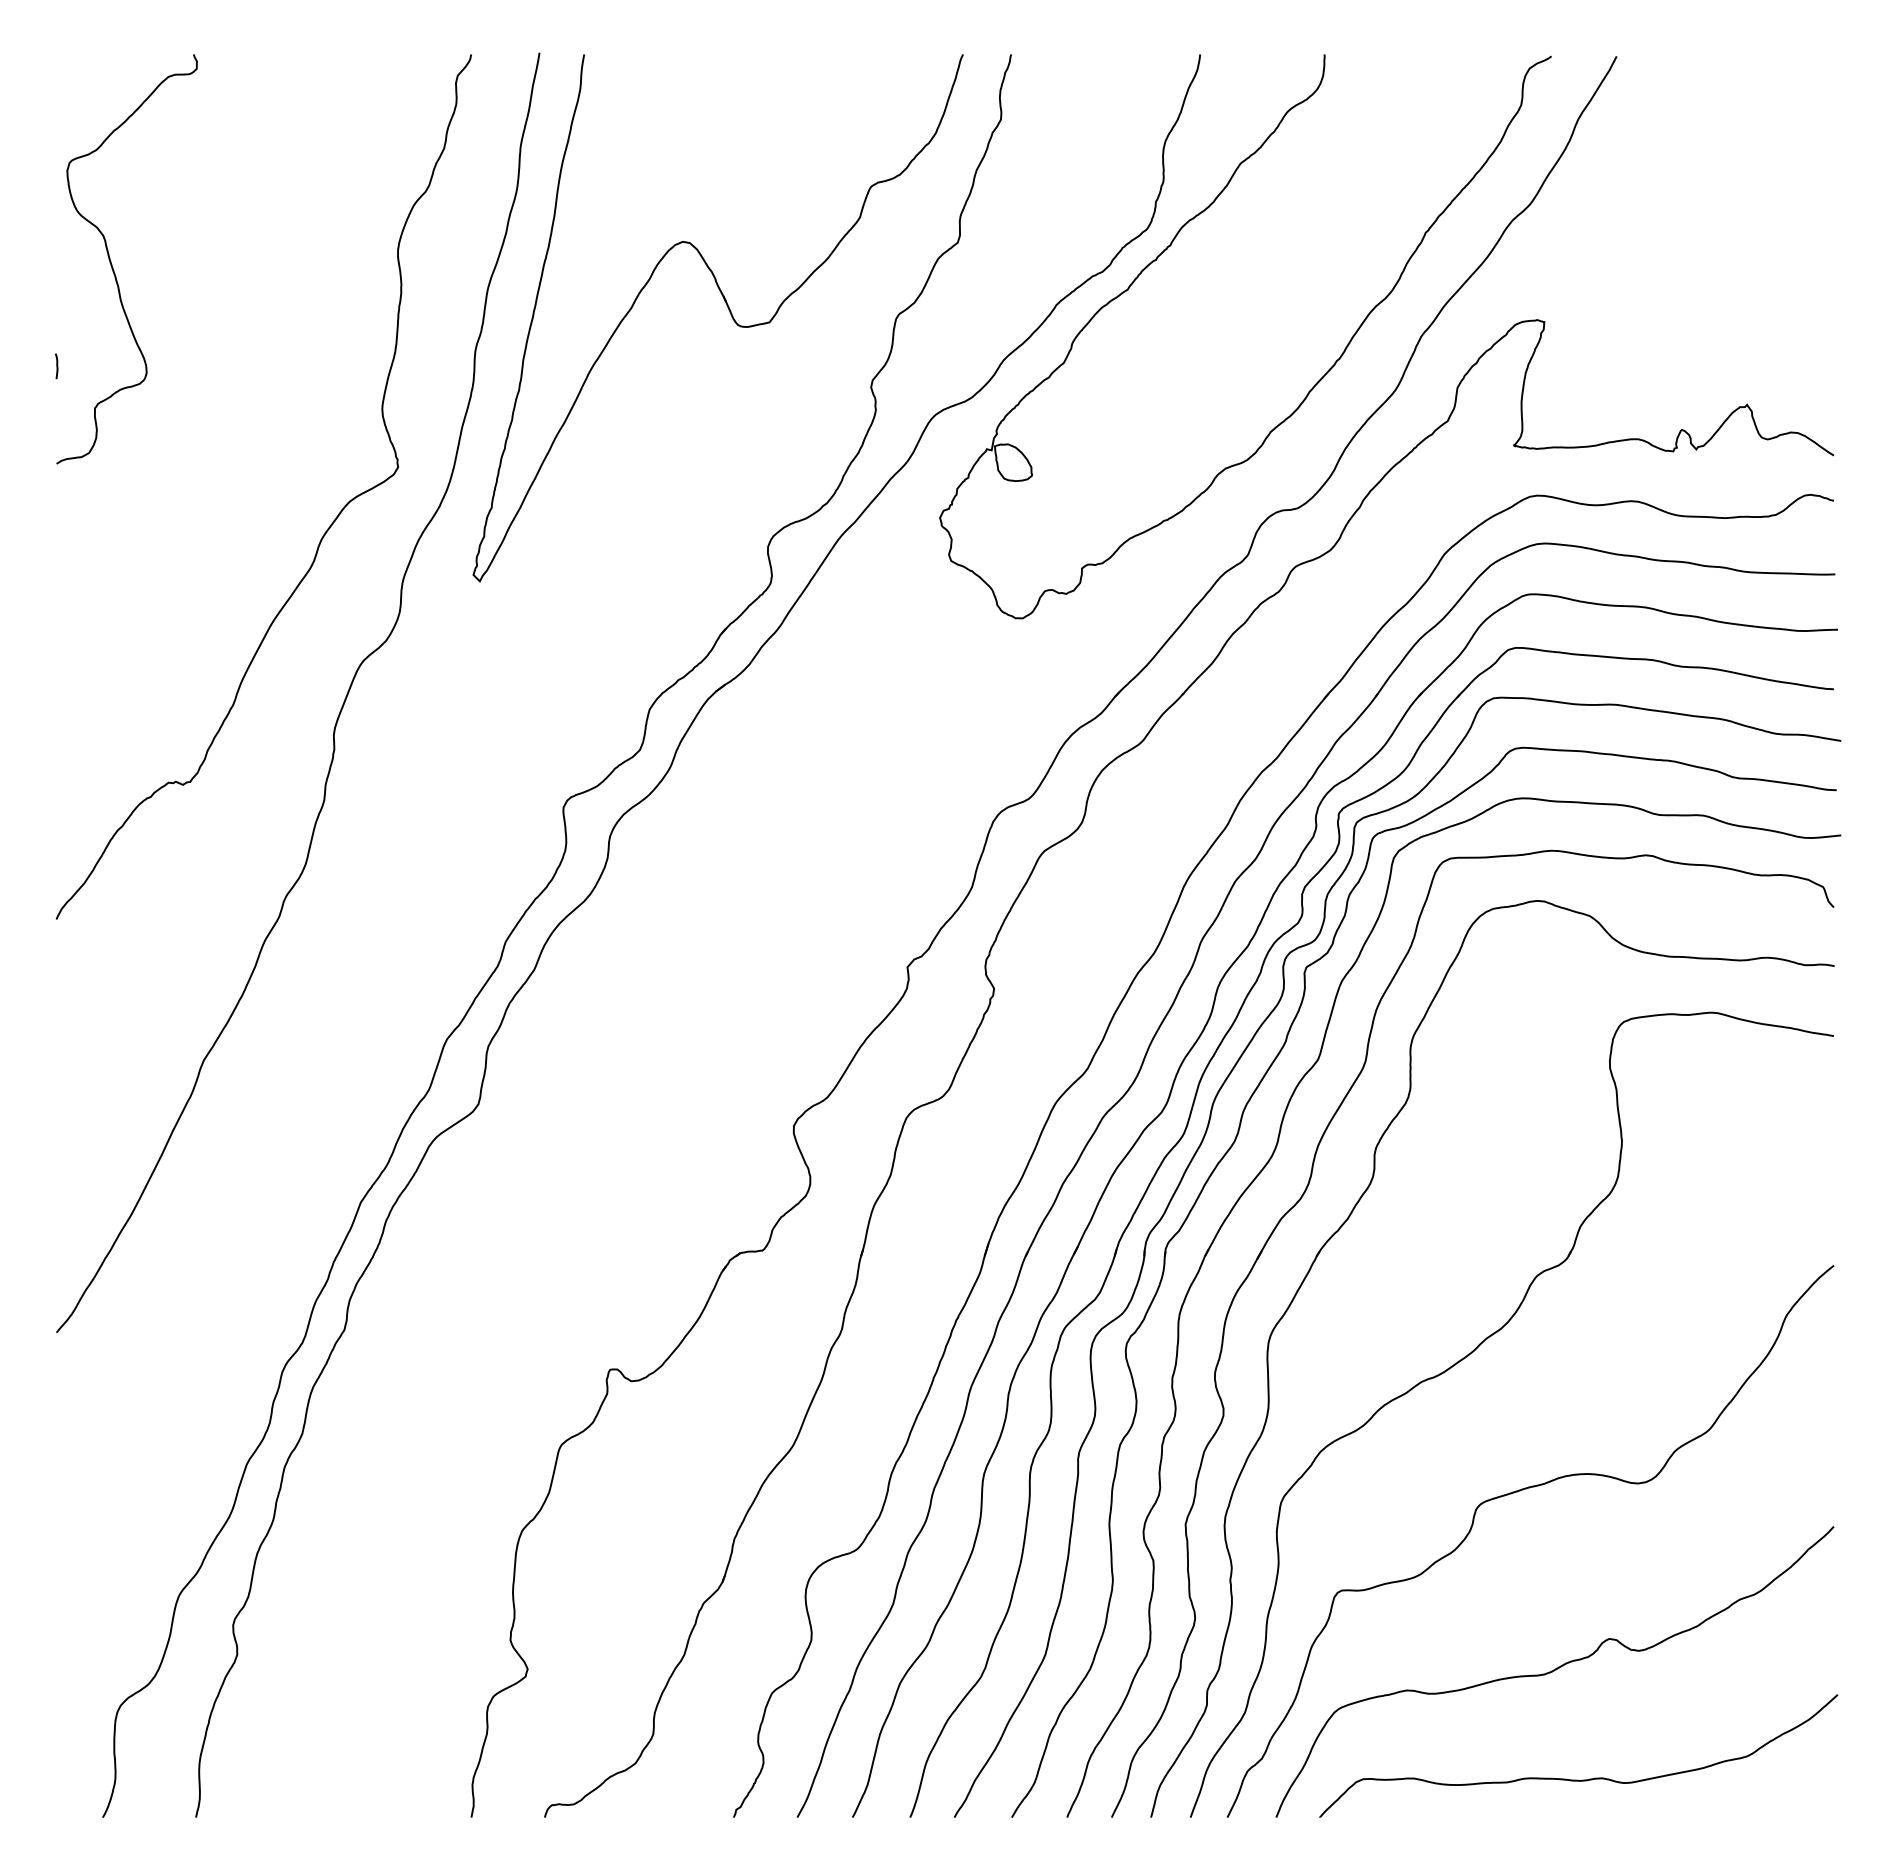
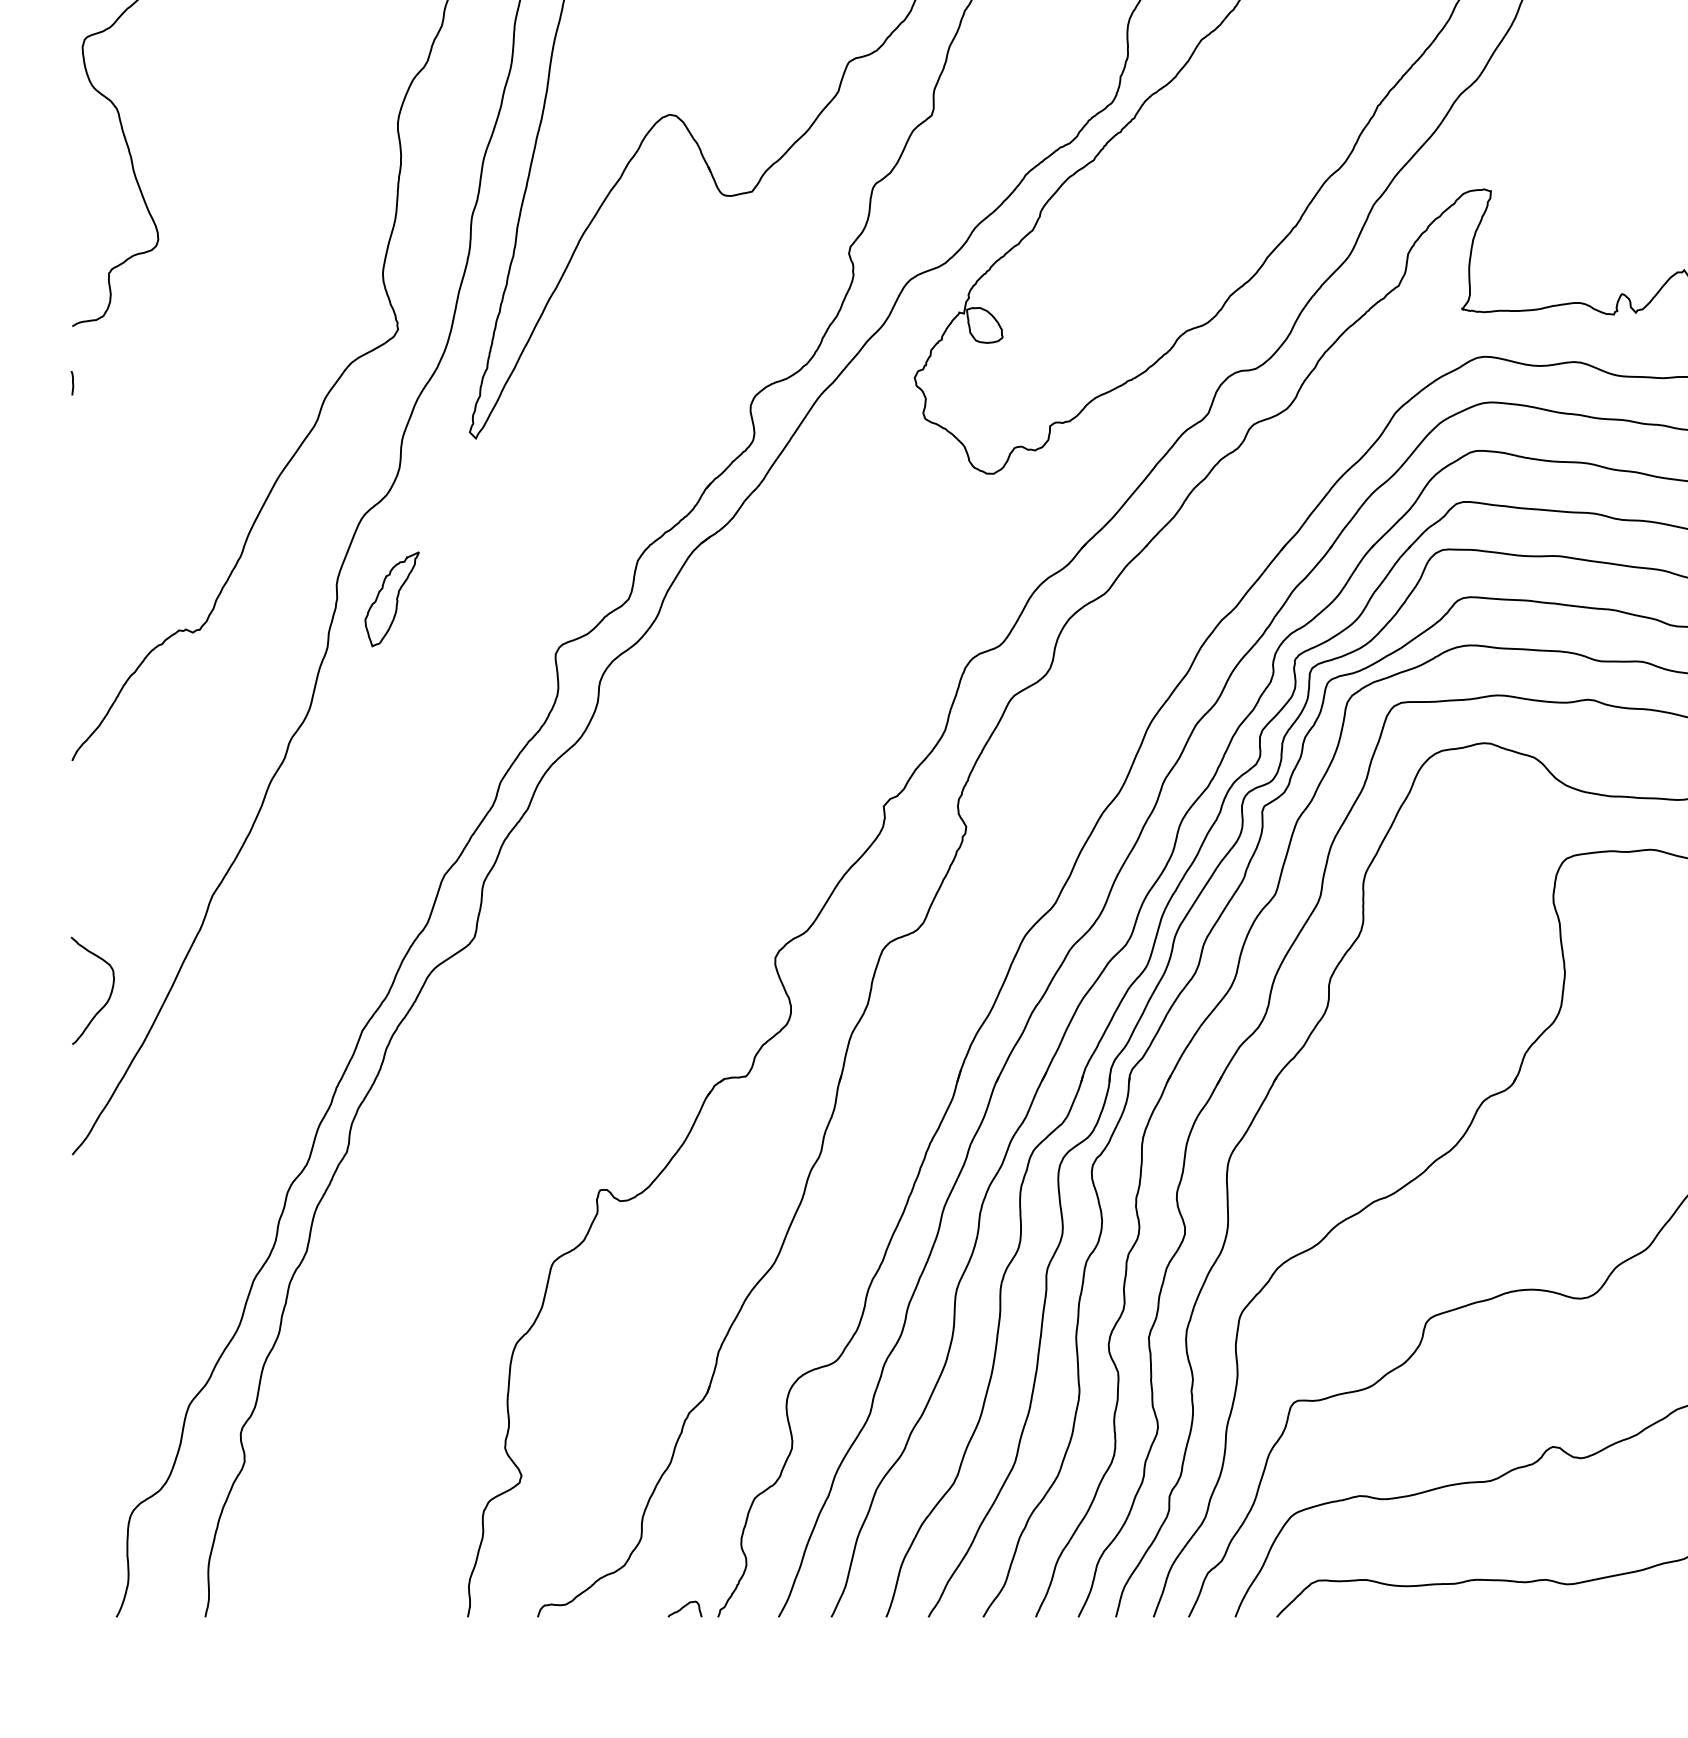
line: (56, 366) -> (72, 383), moved
part: (391, 750) -> (391, 599), added
curve: (94, 1167) -> (108, 997), added
curve: (698, 1807) -> (684, 1607), added

